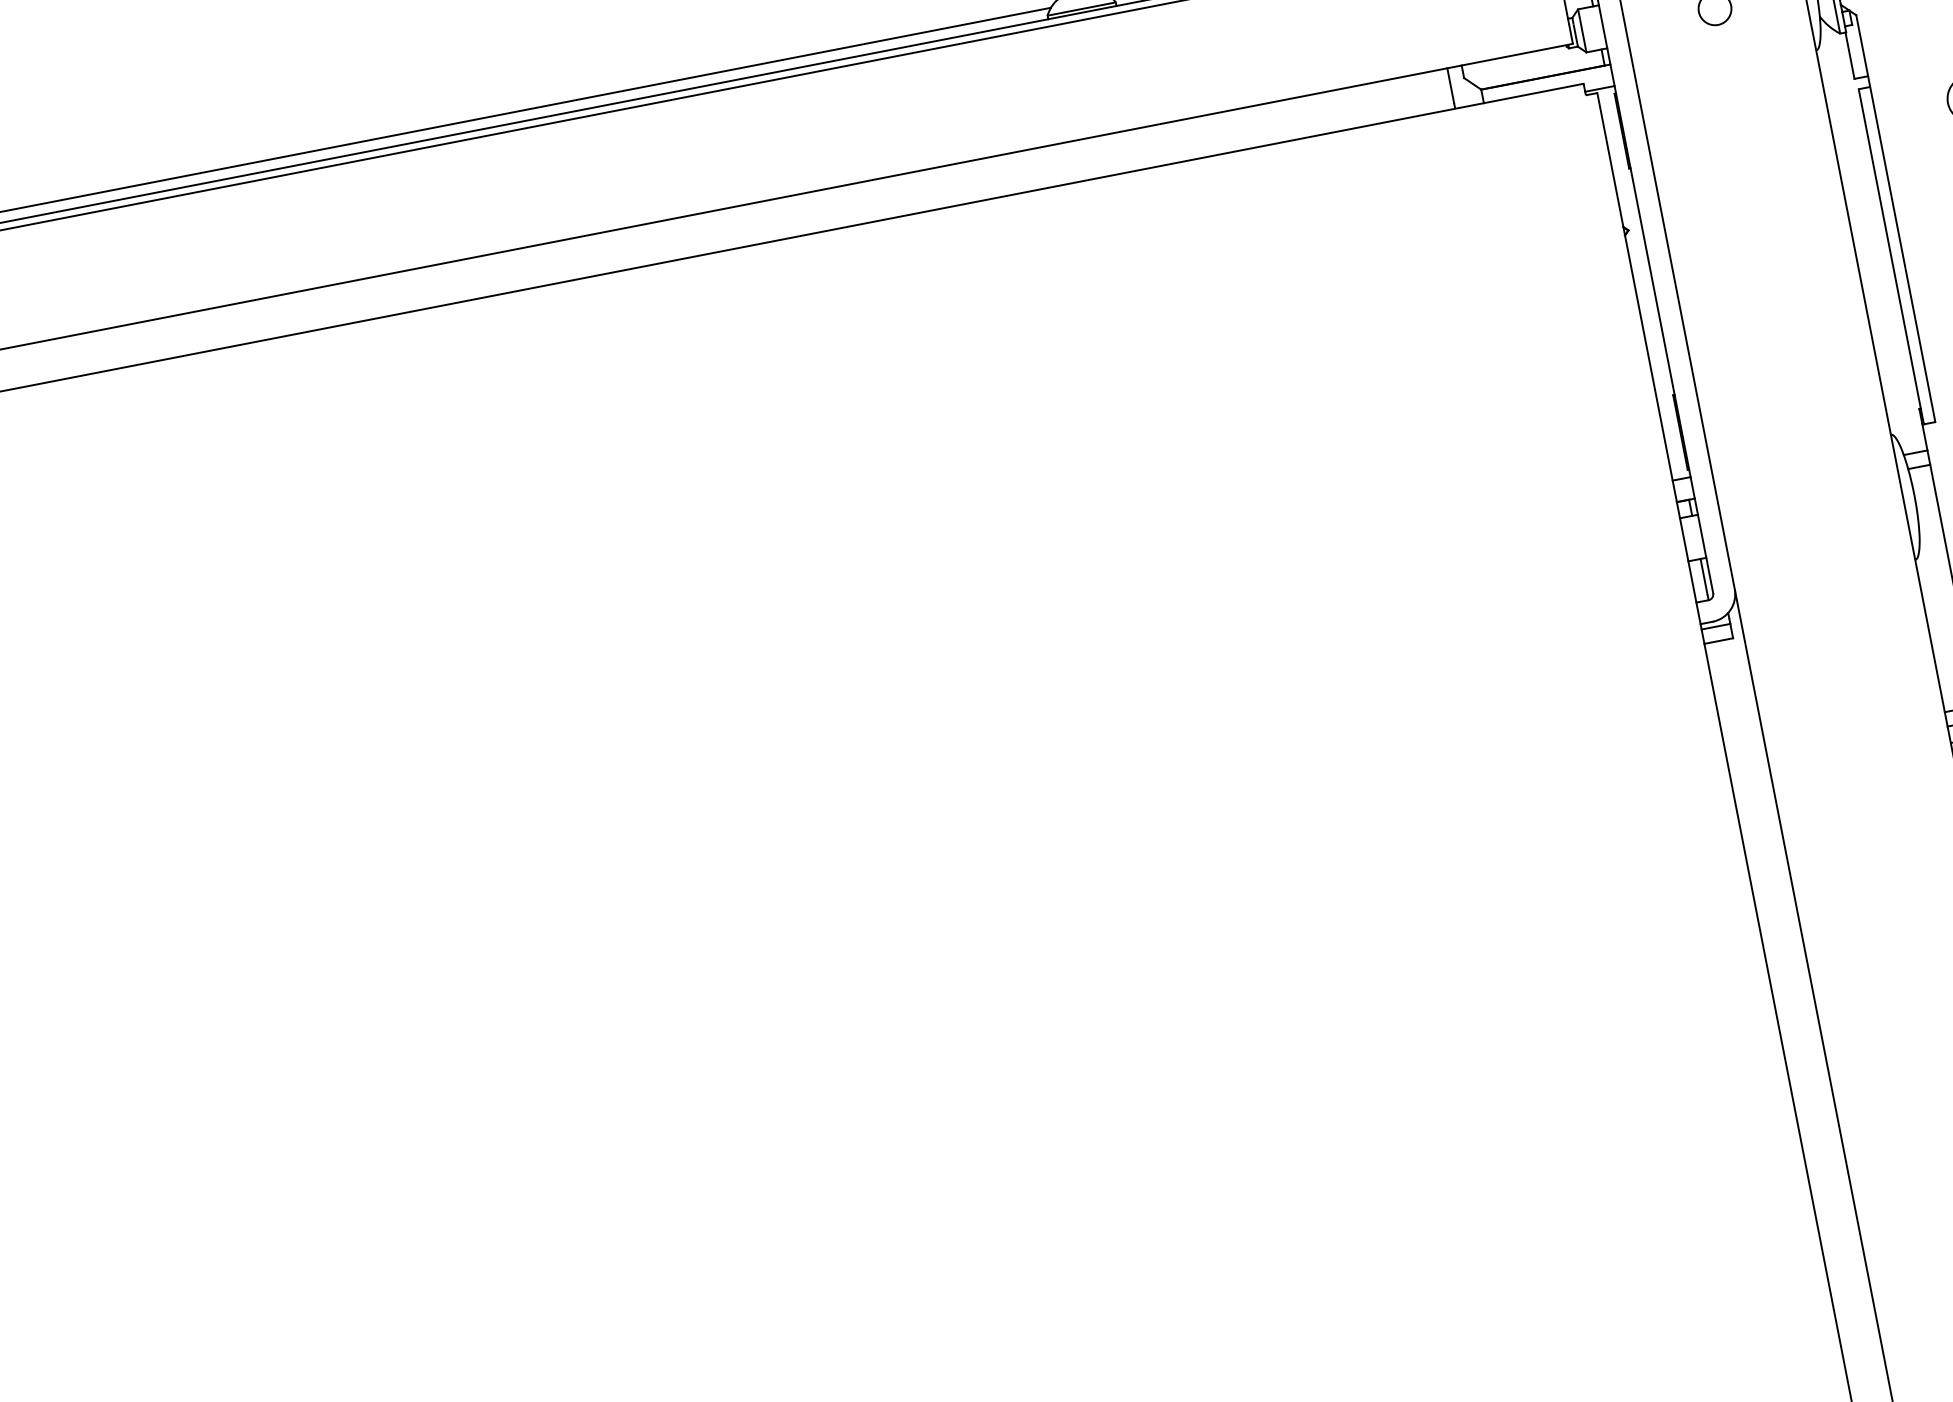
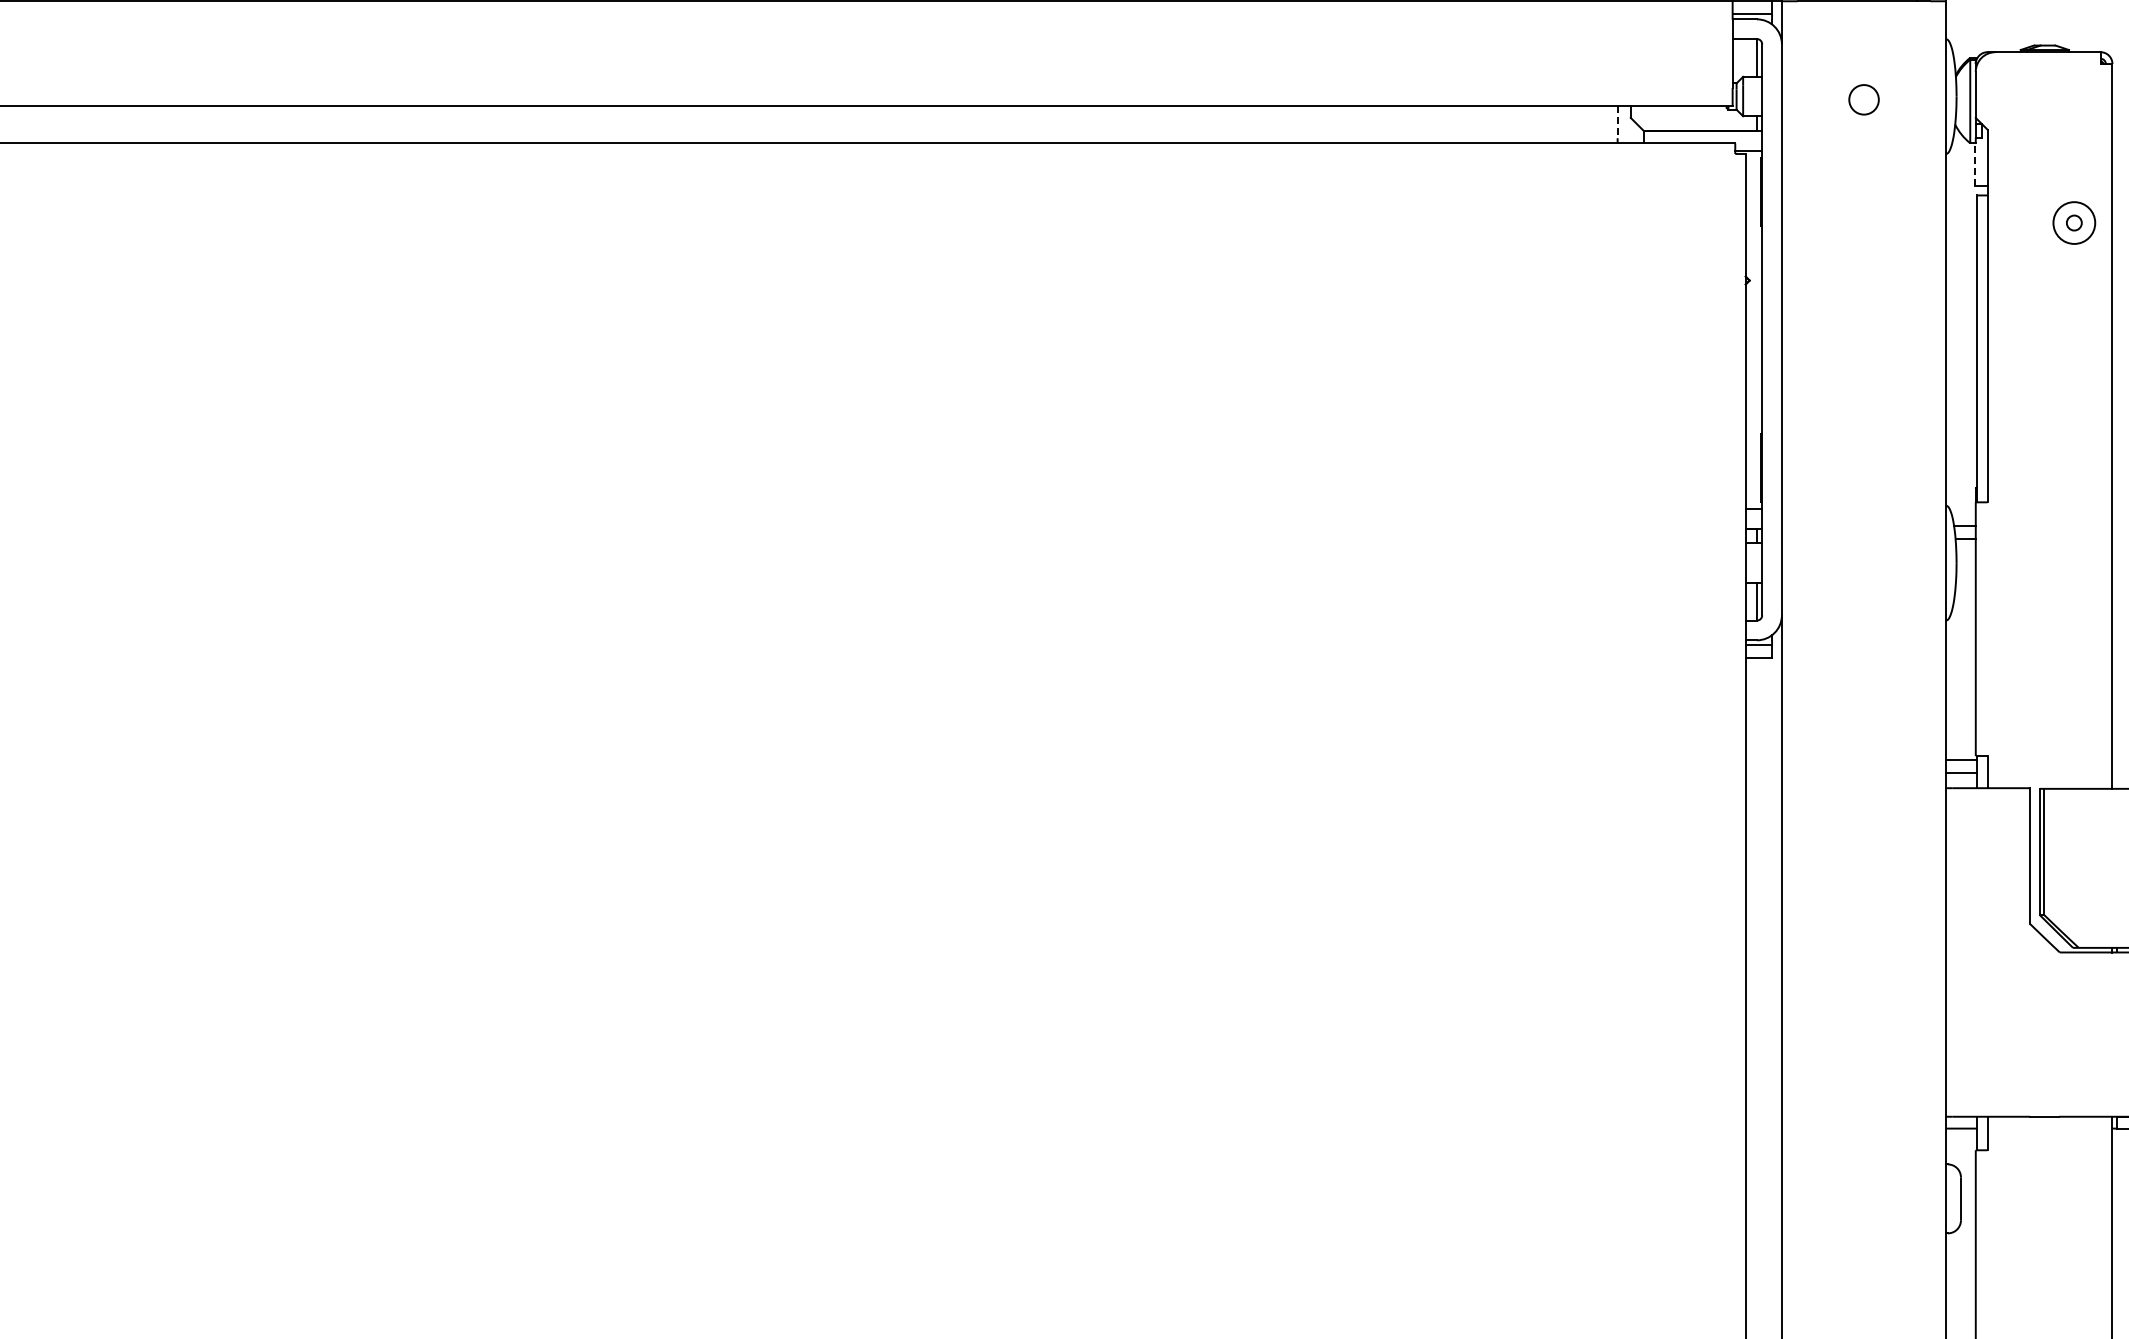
line: (1850, 54) -> (1975, 163), solid -> dashed
line: (1450, 85) -> (1617, 122), solid -> dashed

